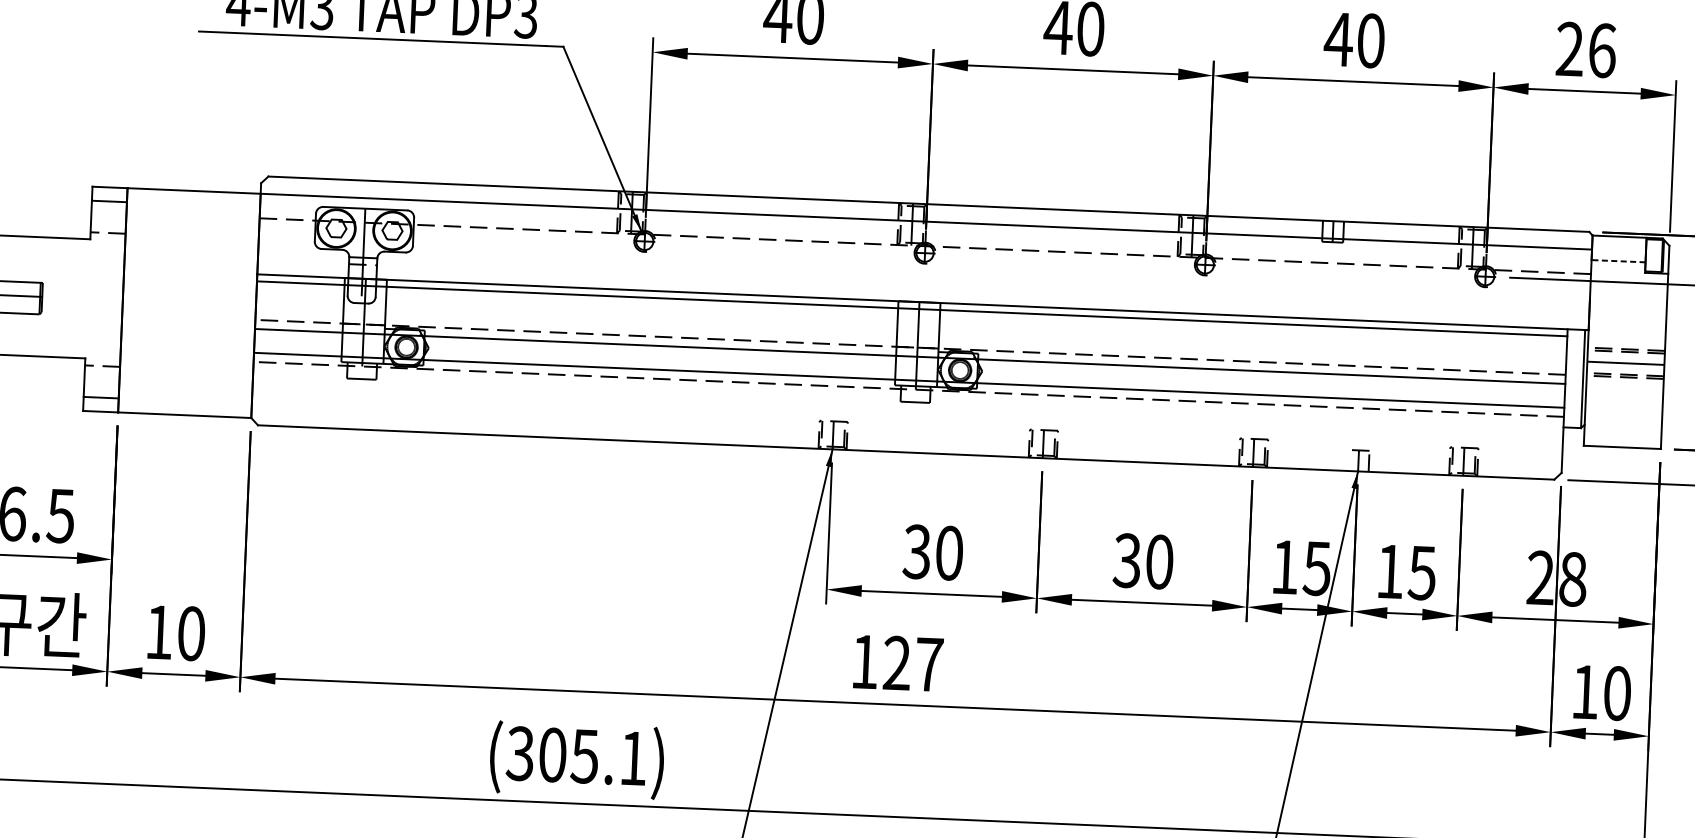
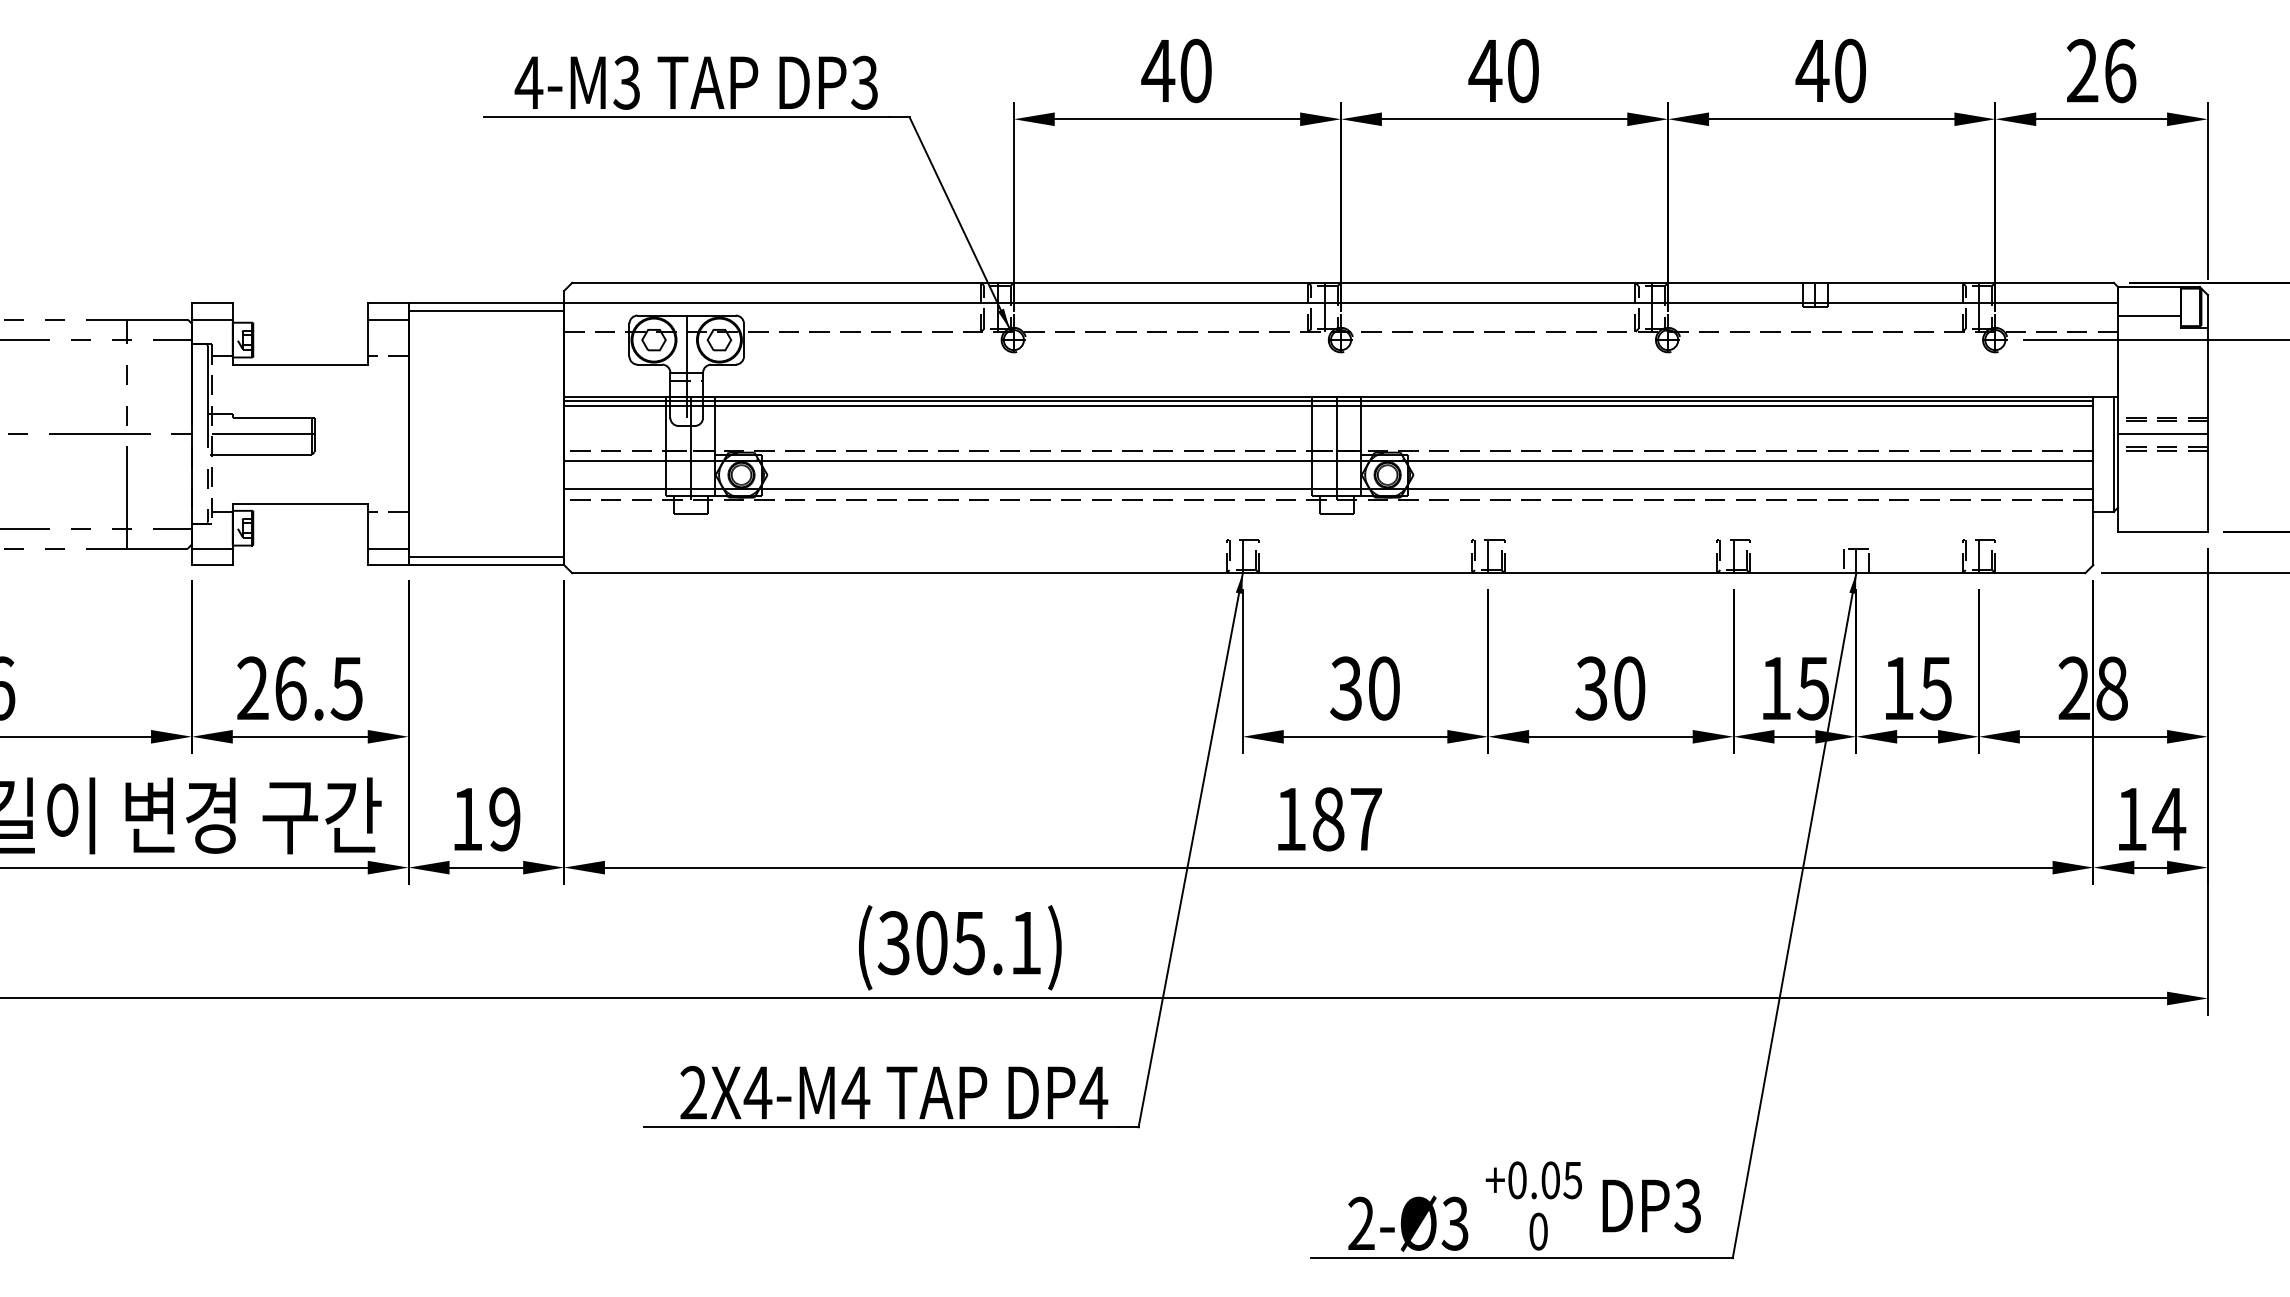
line: (193, 198) -> (486, 311), added
line: (1617, 261) -> (2148, 315), dashed -> solid
line: (912, 305) -> (1328, 401), added
line: (185, 407) -> (486, 556), added
line: (1348, 460) -> (1844, 560), added
text: (191, 633) -> (504, 819), 10 -> 19
text: (897, 663) -> (1328, 819), 127 -> 187
text: (1617, 693) -> (2169, 819), 10 -> 14

